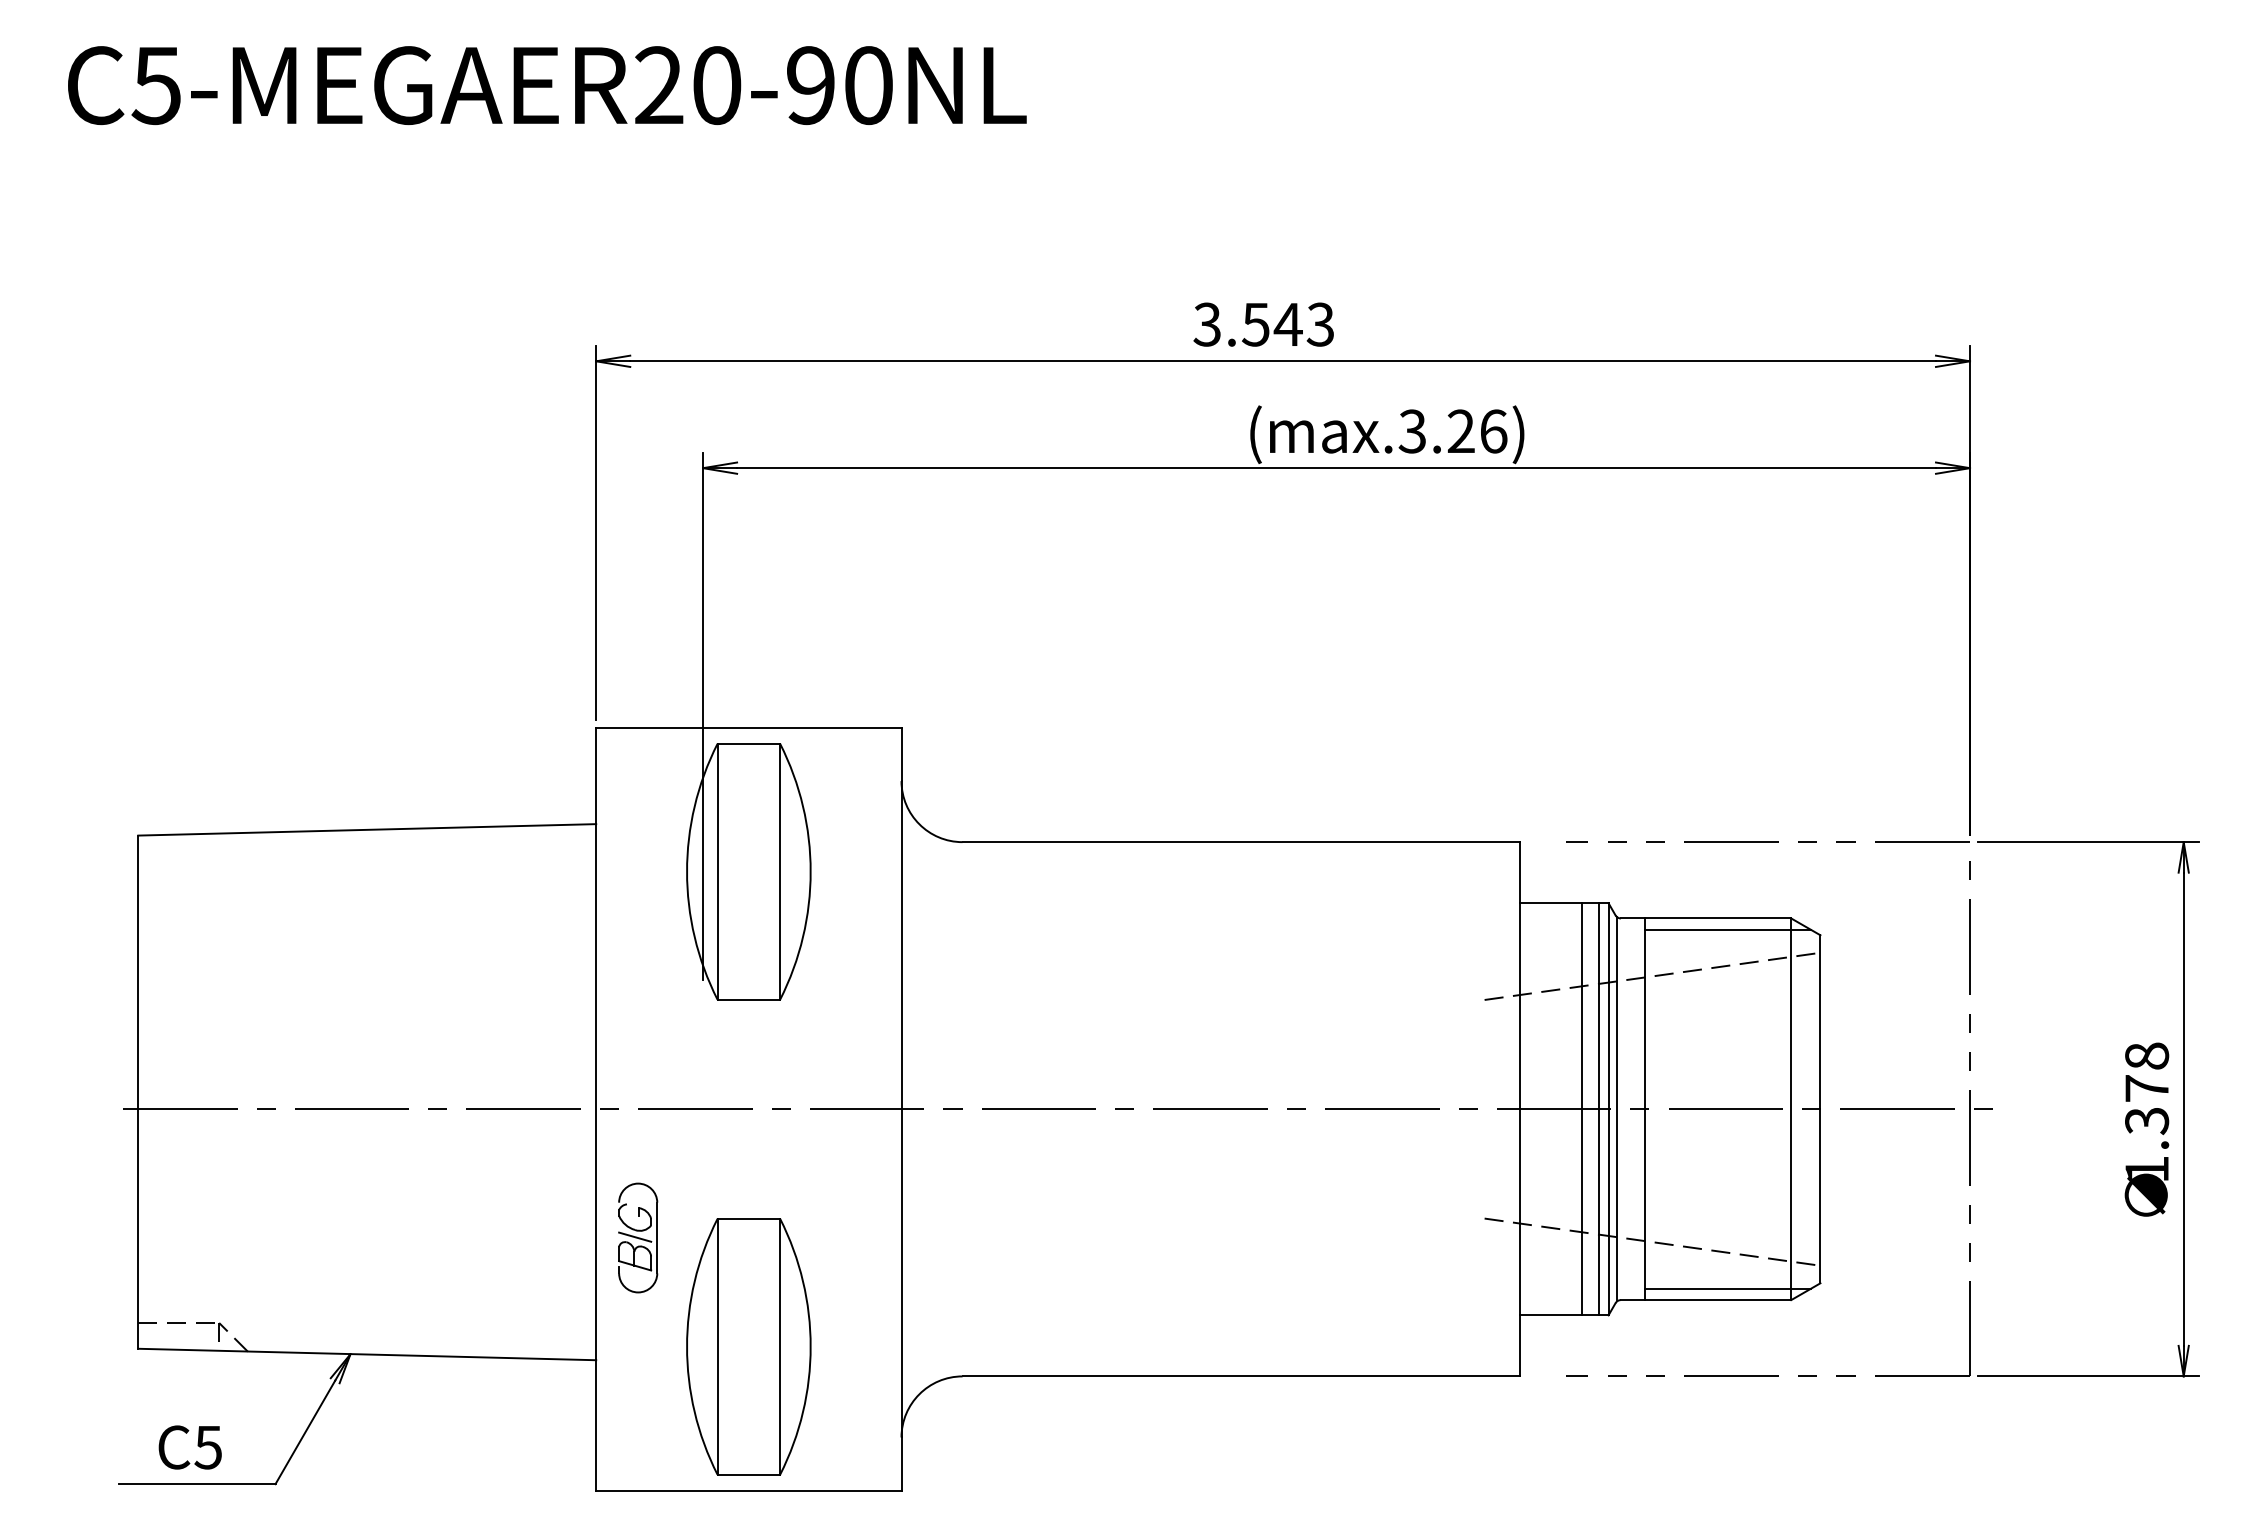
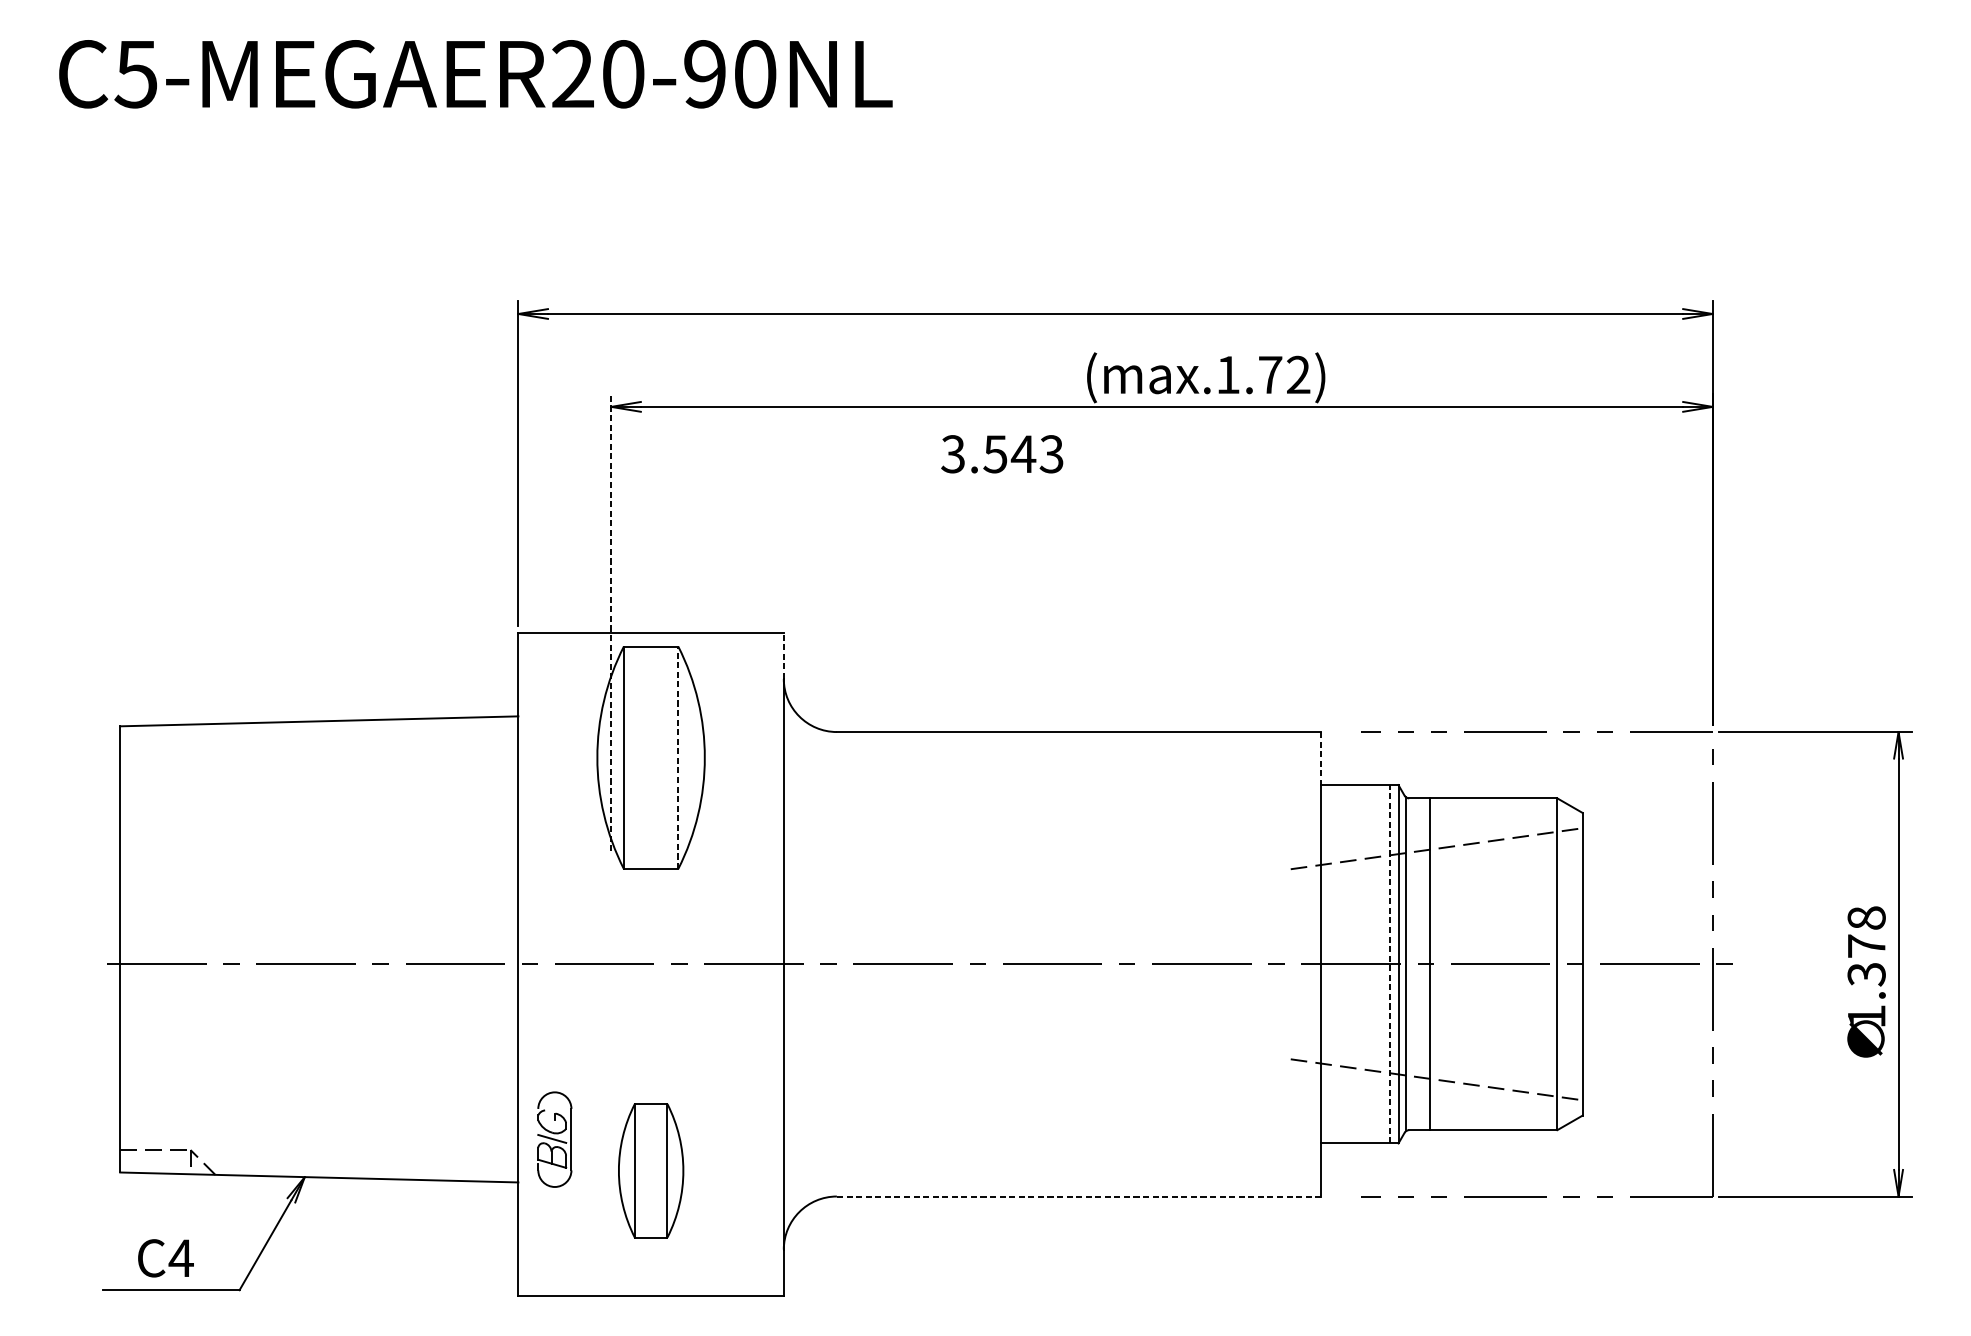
text: (1263, 324) -> (1002, 454), moved
text: (1452, 431) -> (1262, 375), (max.3.26) -> (max.1.72)
line: (703, 715) -> (611, 621), solid -> dashed
line: (901, 754) -> (783, 655), solid -> dashed
line: (780, 871) -> (678, 757), solid -> dashed
line: (1519, 872) -> (1321, 758), solid -> dashed
line: (1727, 929) -> (1501, 807), removed
line: (1599, 1108) -> (1390, 963), solid -> dashed
line: (1582, 1109) -> (1375, 964), removed
part: (638, 1237) -> (555, 1139), moved
line: (1727, 1288) -> (1501, 1120), removed
part: (748, 1346) -> (650, 1170), size x0.6
line: (1241, 1376) -> (1079, 1196), solid -> dashed
text: (208, 1447) -> (181, 1258), C5 -> C4

